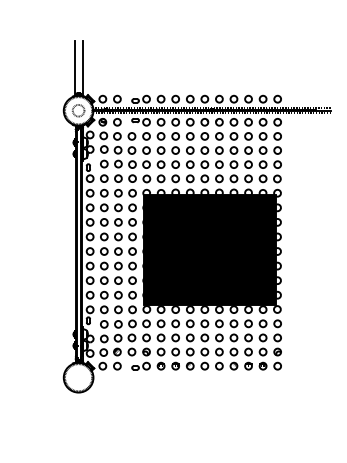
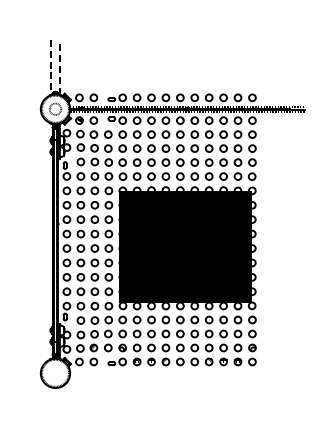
line: (74, 68) -> (51, 67), solid -> dashed
line: (82, 68) -> (59, 67), solid -> dashed

